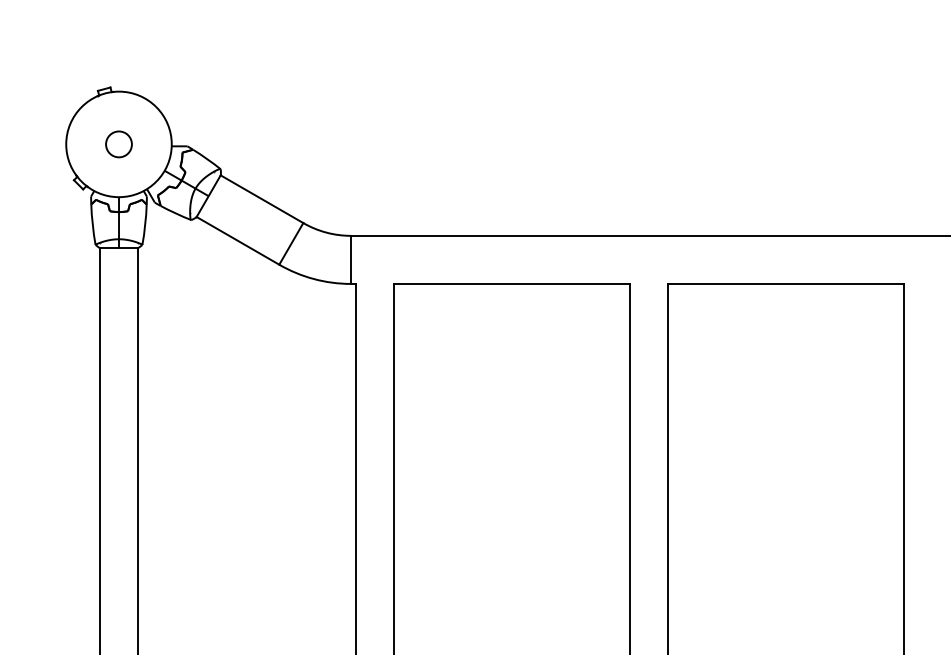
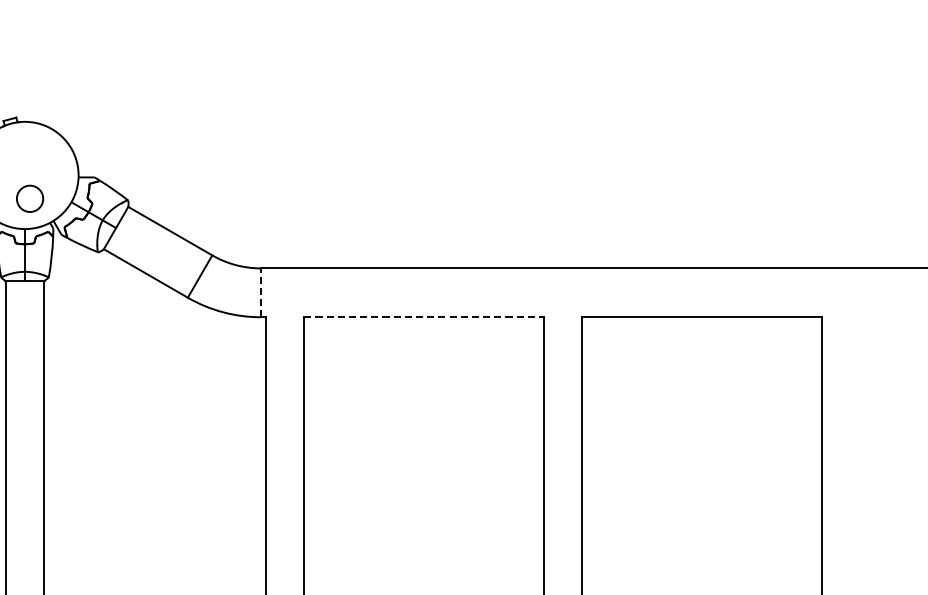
circle: (118, 144) -> (29, 198), moved
line: (351, 259) -> (261, 292), solid -> dashed
line: (511, 283) -> (423, 316), solid -> dashed

